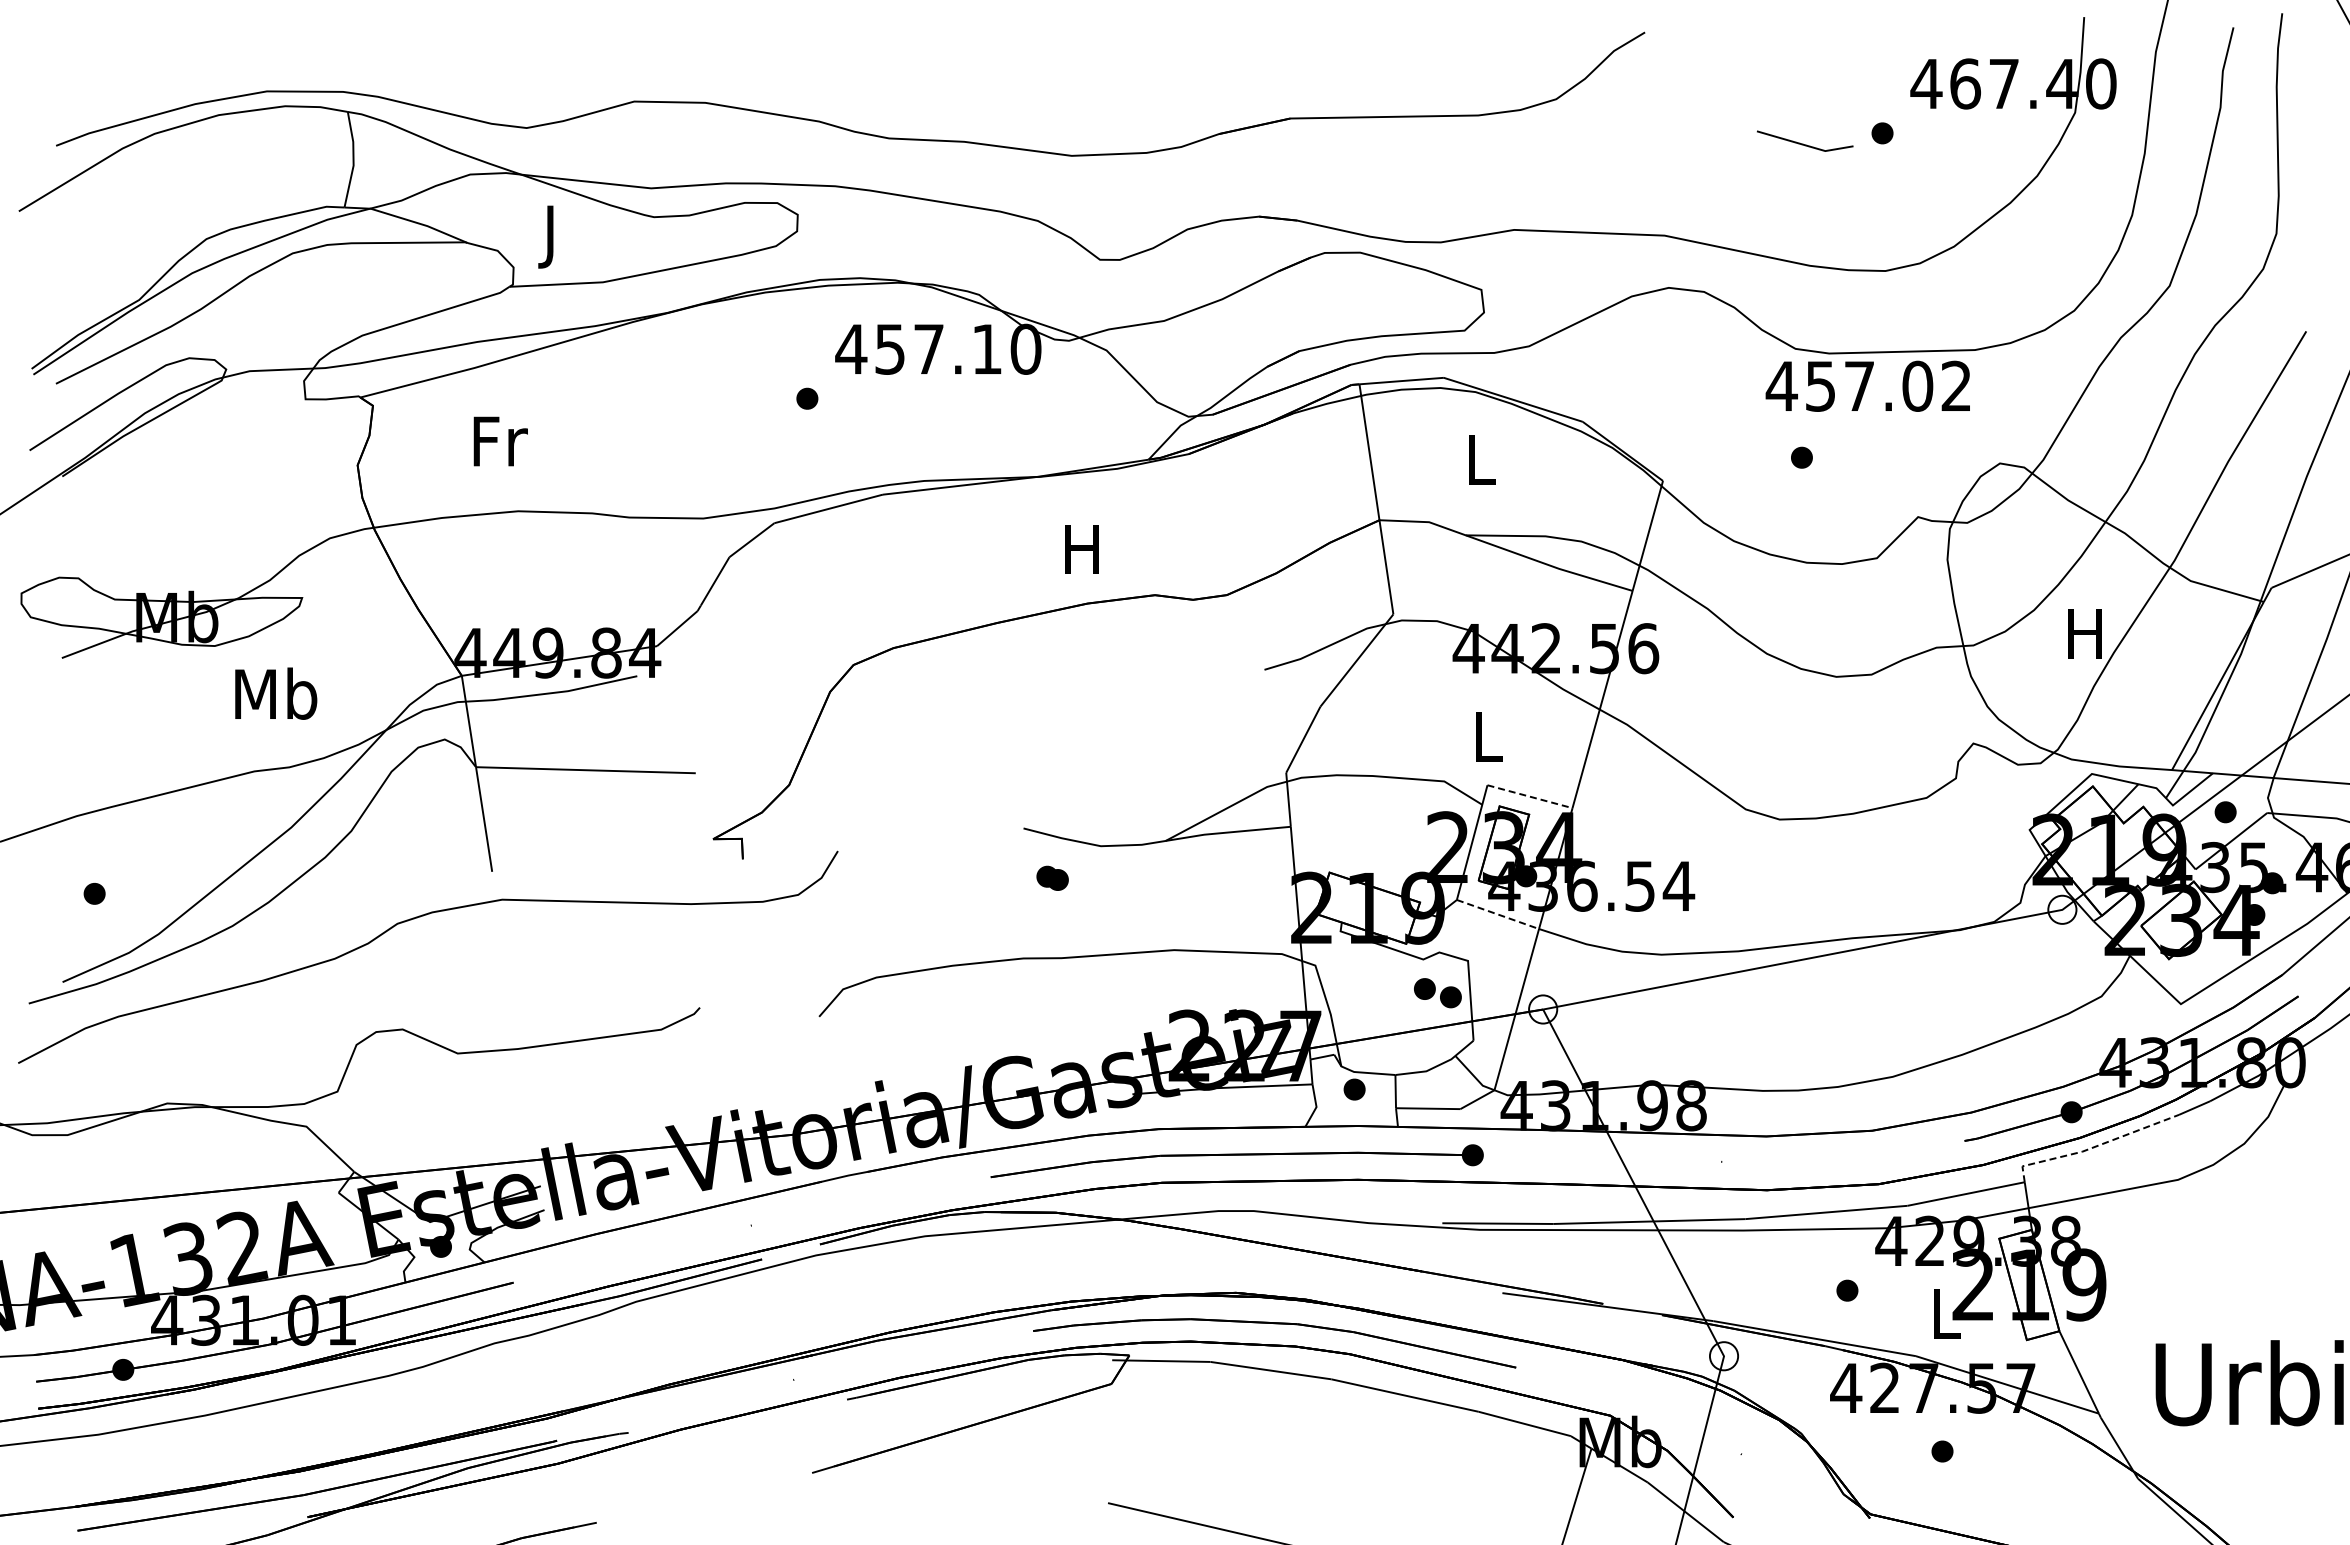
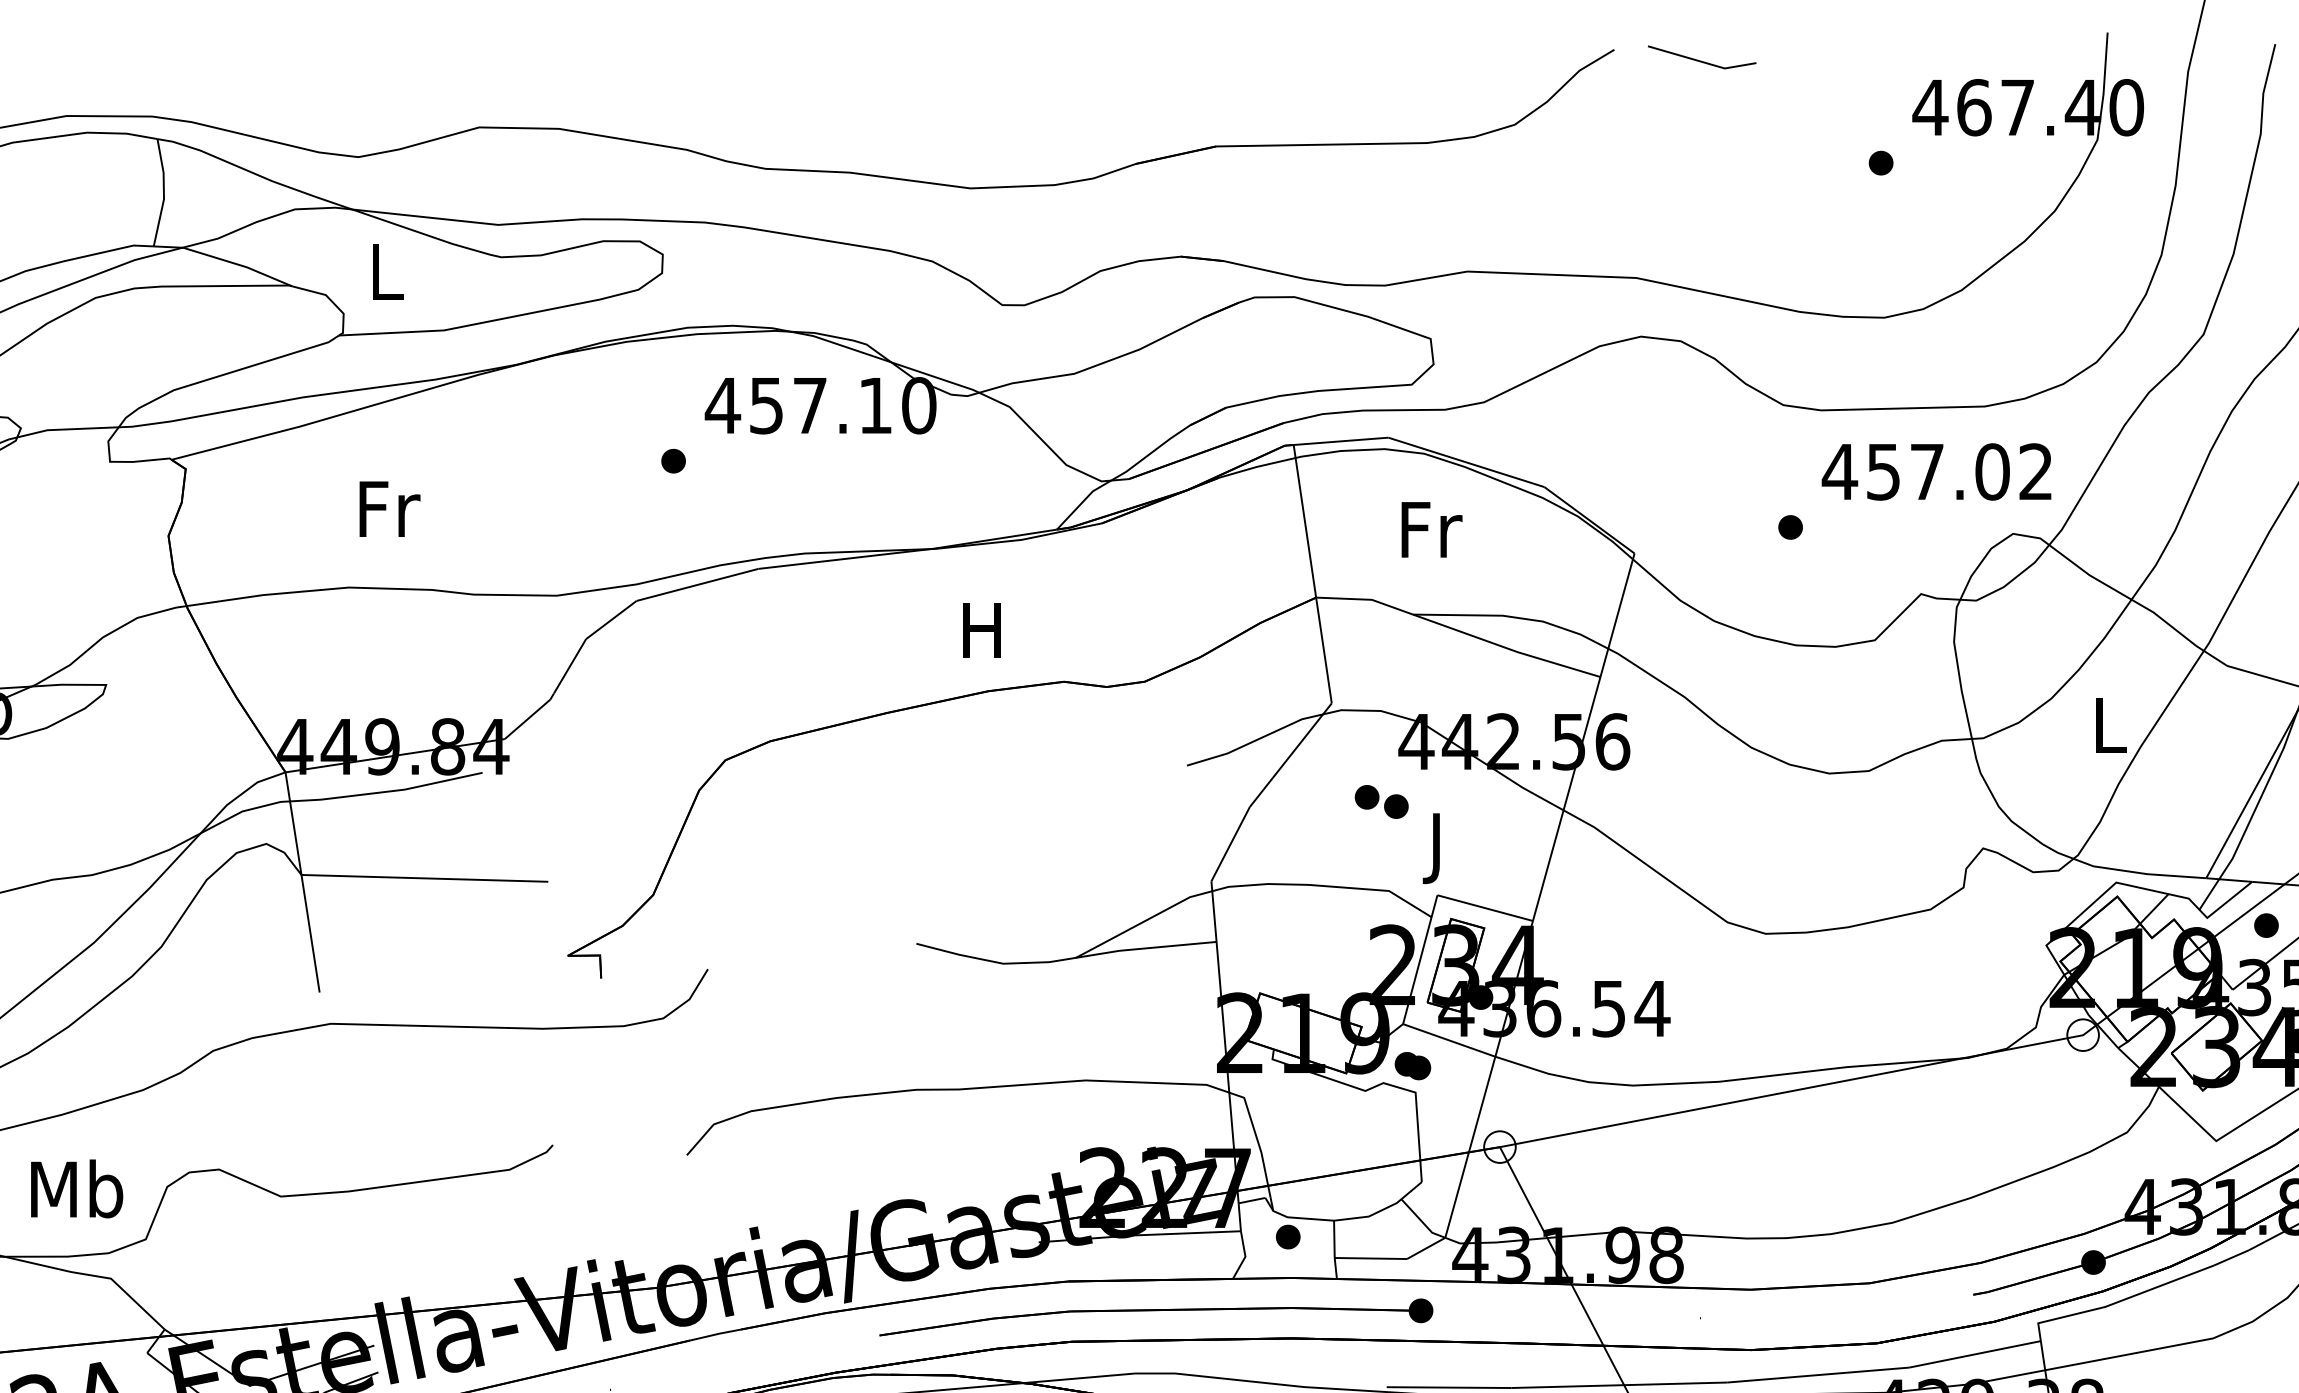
line: (1803, 143) -> (1700, 59), moved
text: (552, 236) -> (387, 278), J -> L
text: (1867, 385) -> (1936, 471), moved
text: (500, 441) -> (389, 509), moved
text: (1482, 459) -> (1431, 529), L -> Fr
text: (2084, 633) -> (2107, 724), H -> L
text: (276, 693) -> (77, 1188), moved
text: (1488, 743) -> (1438, 848), L -> J
line: (1530, 796) -> (1485, 907), dashed -> solid
part: (1052, 877) -> (1412, 1065), moved
line: (1497, 914) -> (1448, 1040), dashed -> solid
part: (1437, 993) -> (1381, 802), moved
line: (2093, 1147) -> (2118, 1302), dashed -> solid

